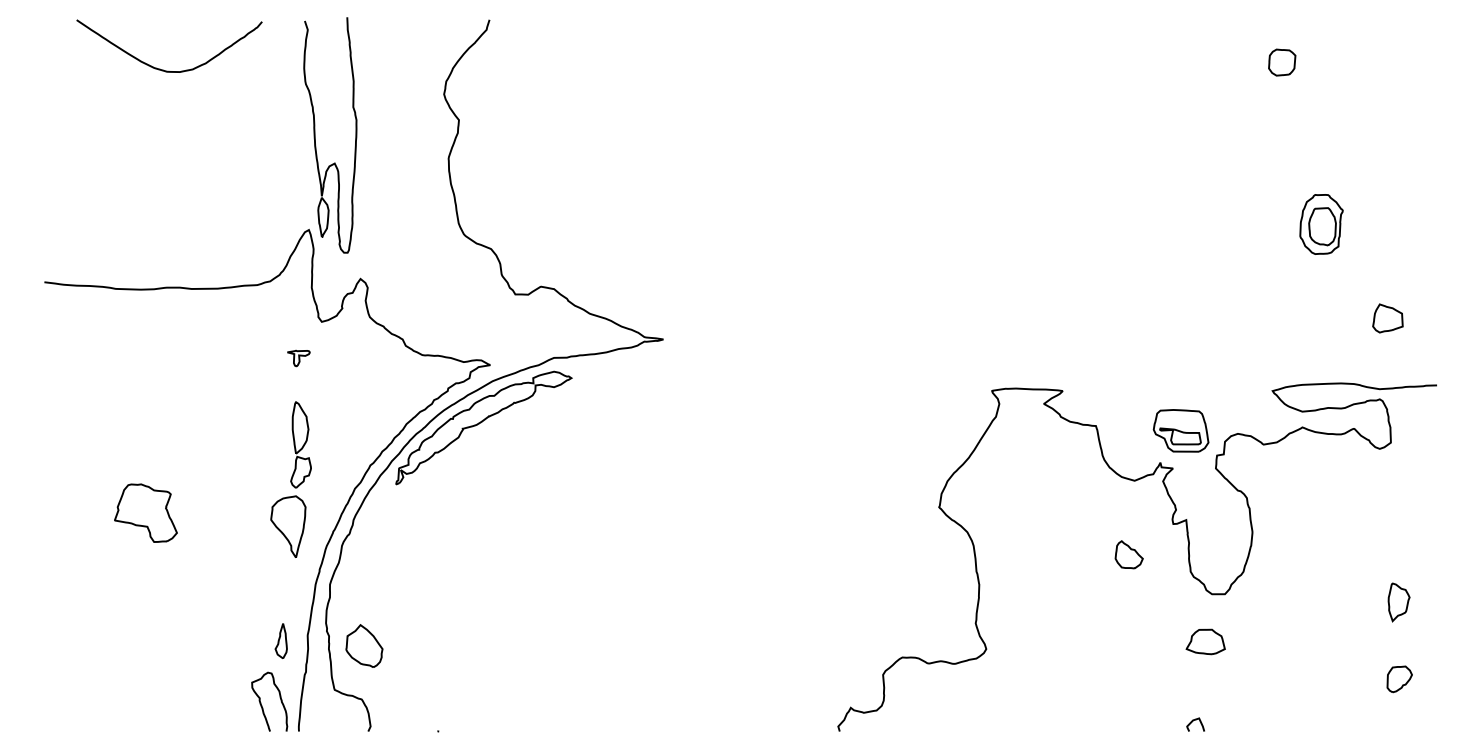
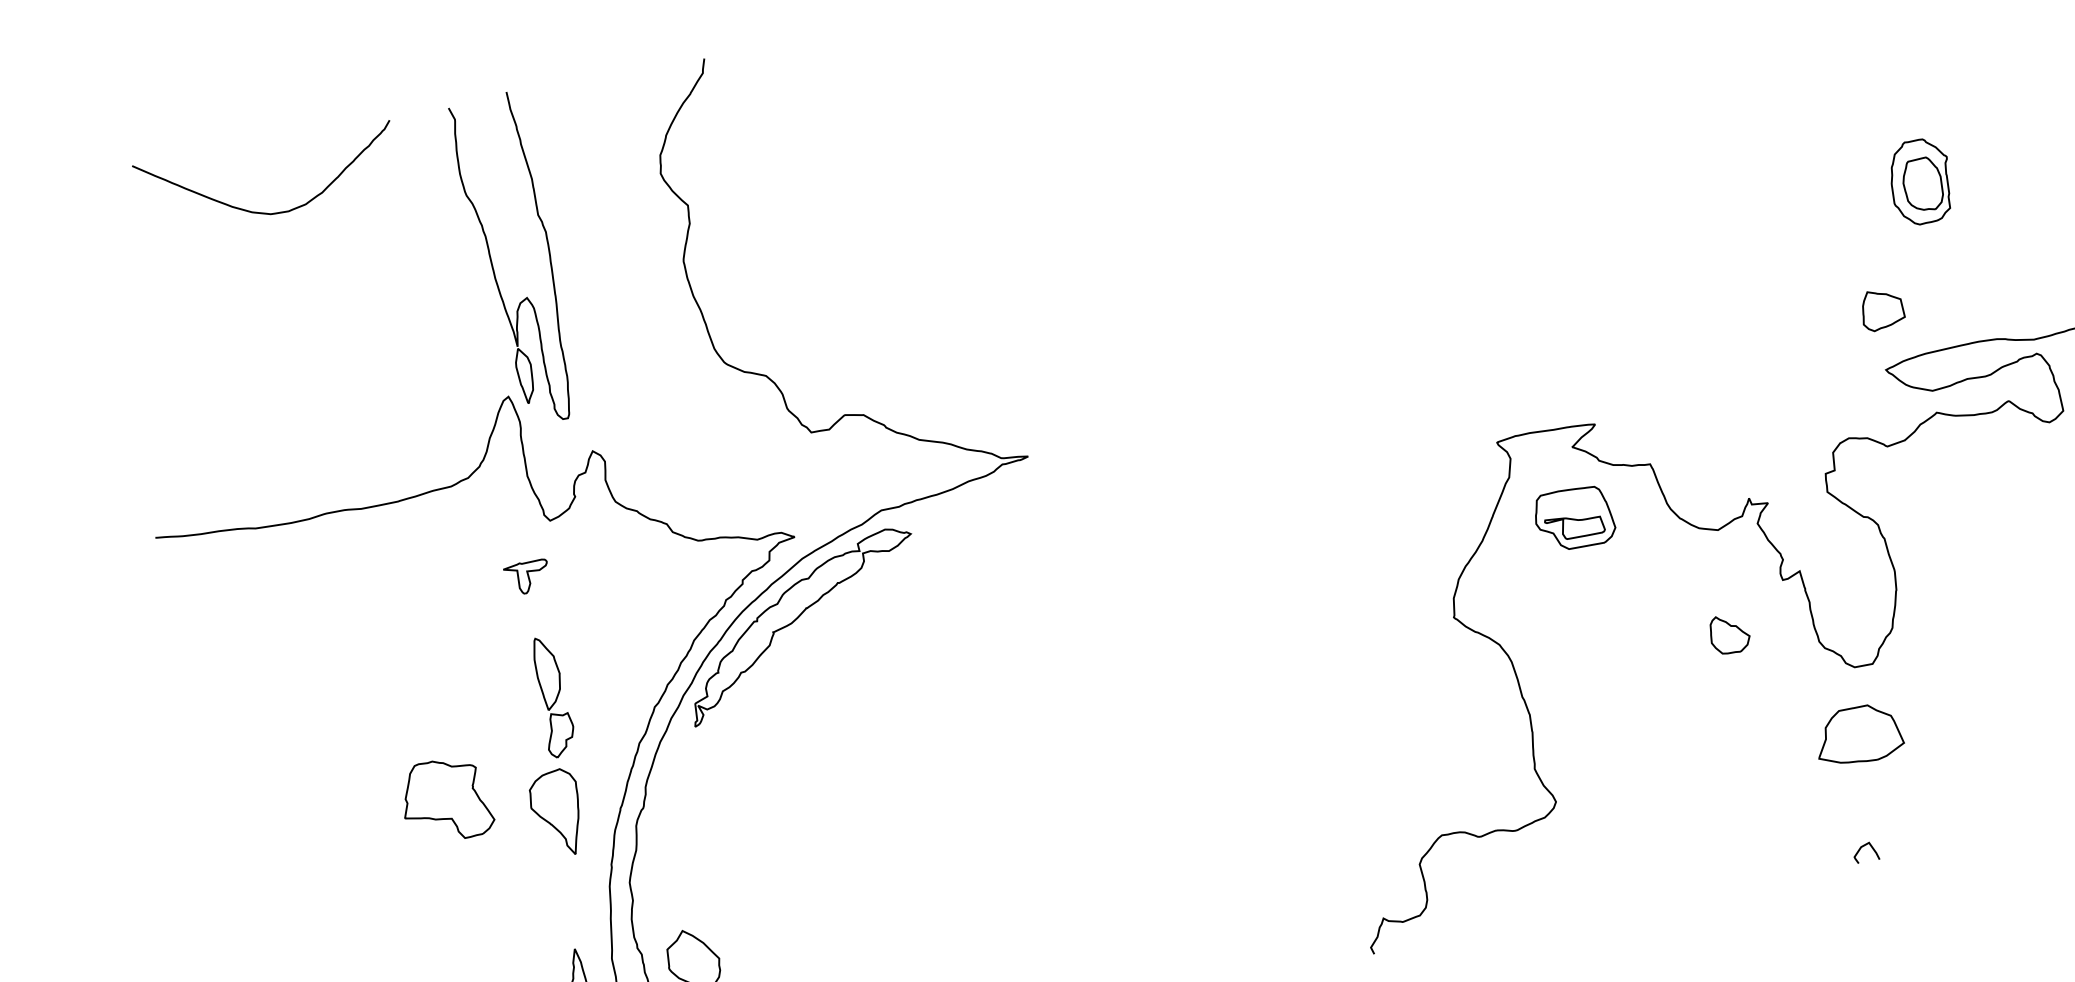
part: (1321, 224) -> (1920, 181), moved
part: (1387, 318) -> (1881, 309), moved
part: (298, 358) -> (527, 577), size x1.4
part: (1180, 430) -> (1573, 518), moved
part: (145, 512) -> (445, 799), moved
part: (1205, 641) -> (1857, 734), size x1.6

